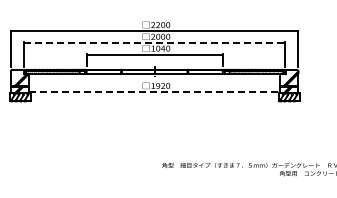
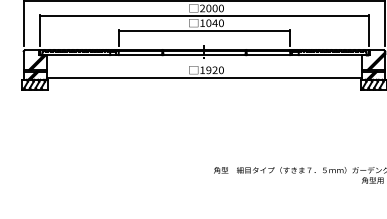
line: (154, 42) -> (204, 15), dashed -> solid
line: (155, 92) -> (205, 78), dashed -> solid

